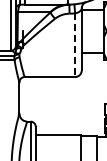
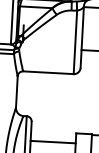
line: (75, 45) -> (75, 42), dashed -> solid
line: (57, 135) -> (52, 142), moved

